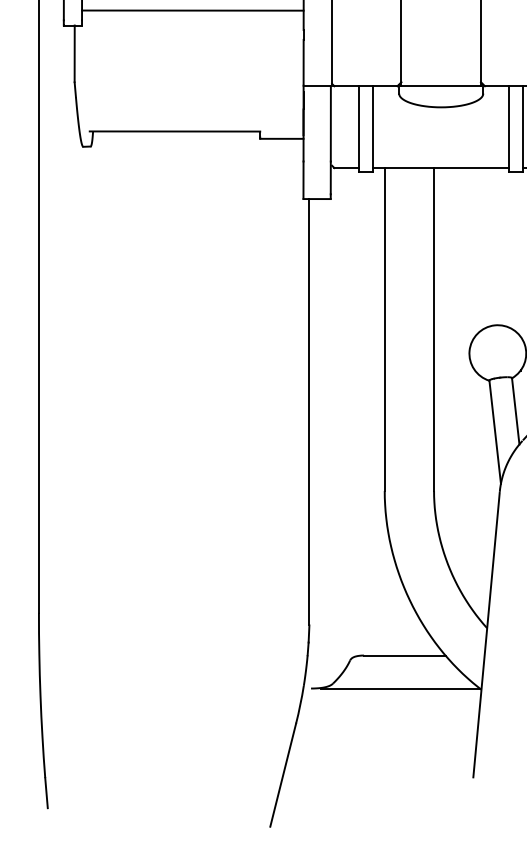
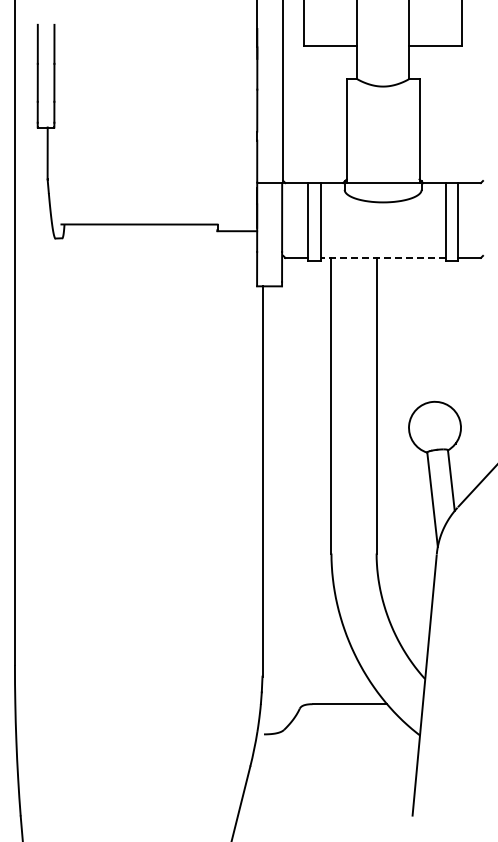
line: (192, 10) -> (155, 113), removed
line: (440, 167) -> (382, 257), solid -> dashed
line: (400, 688) -> (345, 734), removed

